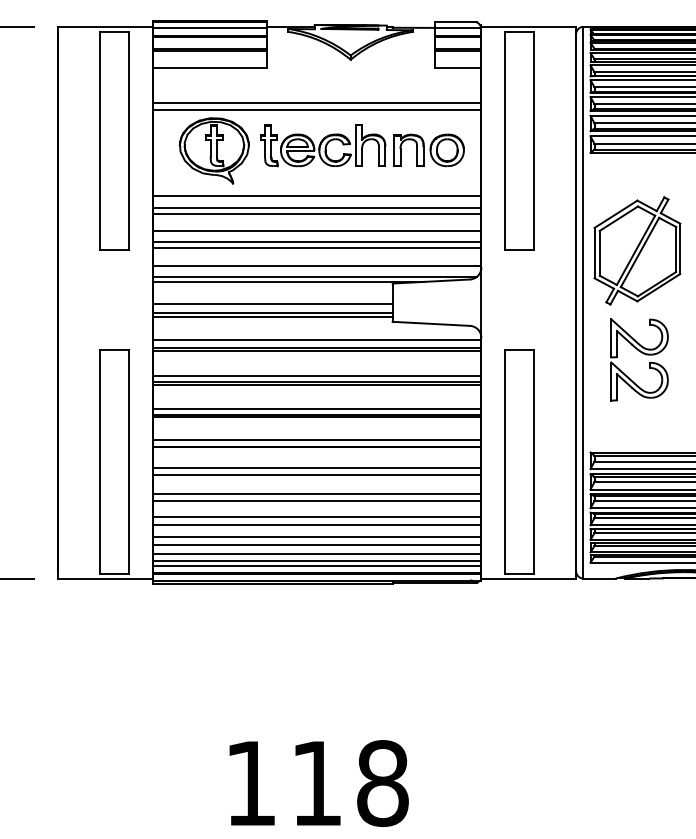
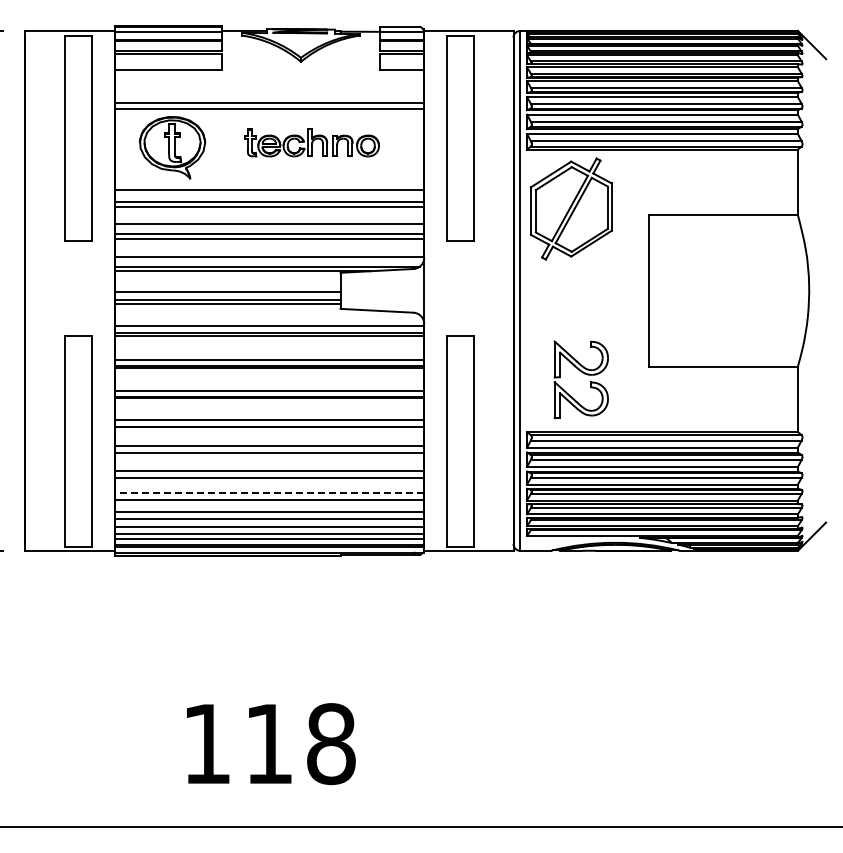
part: (361, 145) -> (311, 142), size x0.7
part: (636, 250) -> (570, 208), moved
part: (640, 353) -> (582, 373), moved
line: (317, 517) -> (269, 493), solid -> dashed

